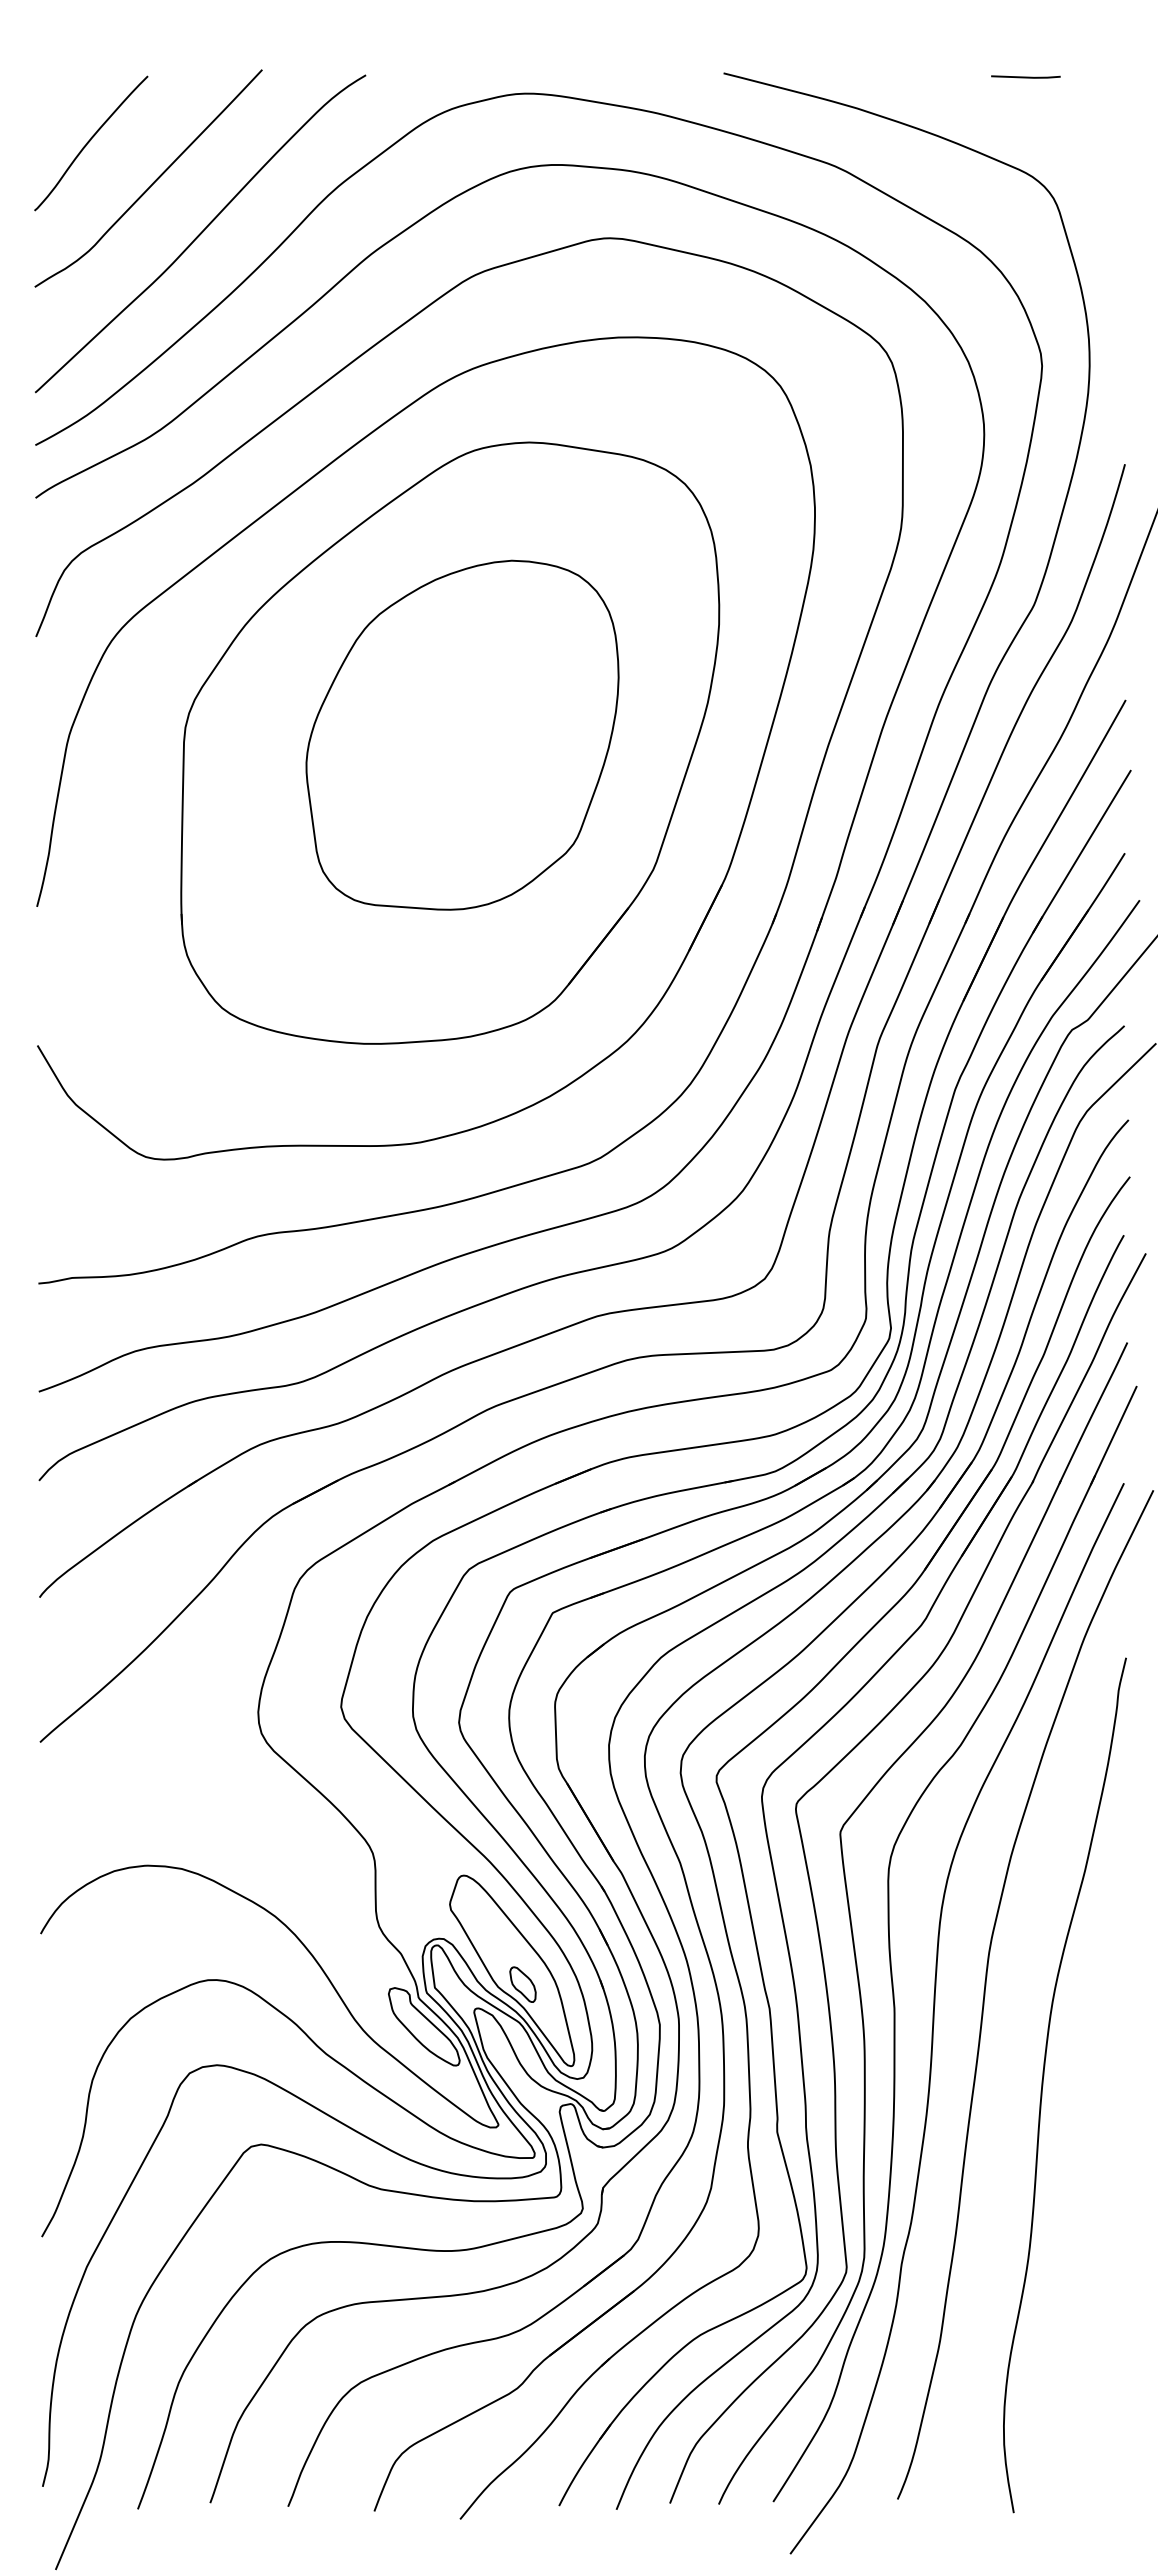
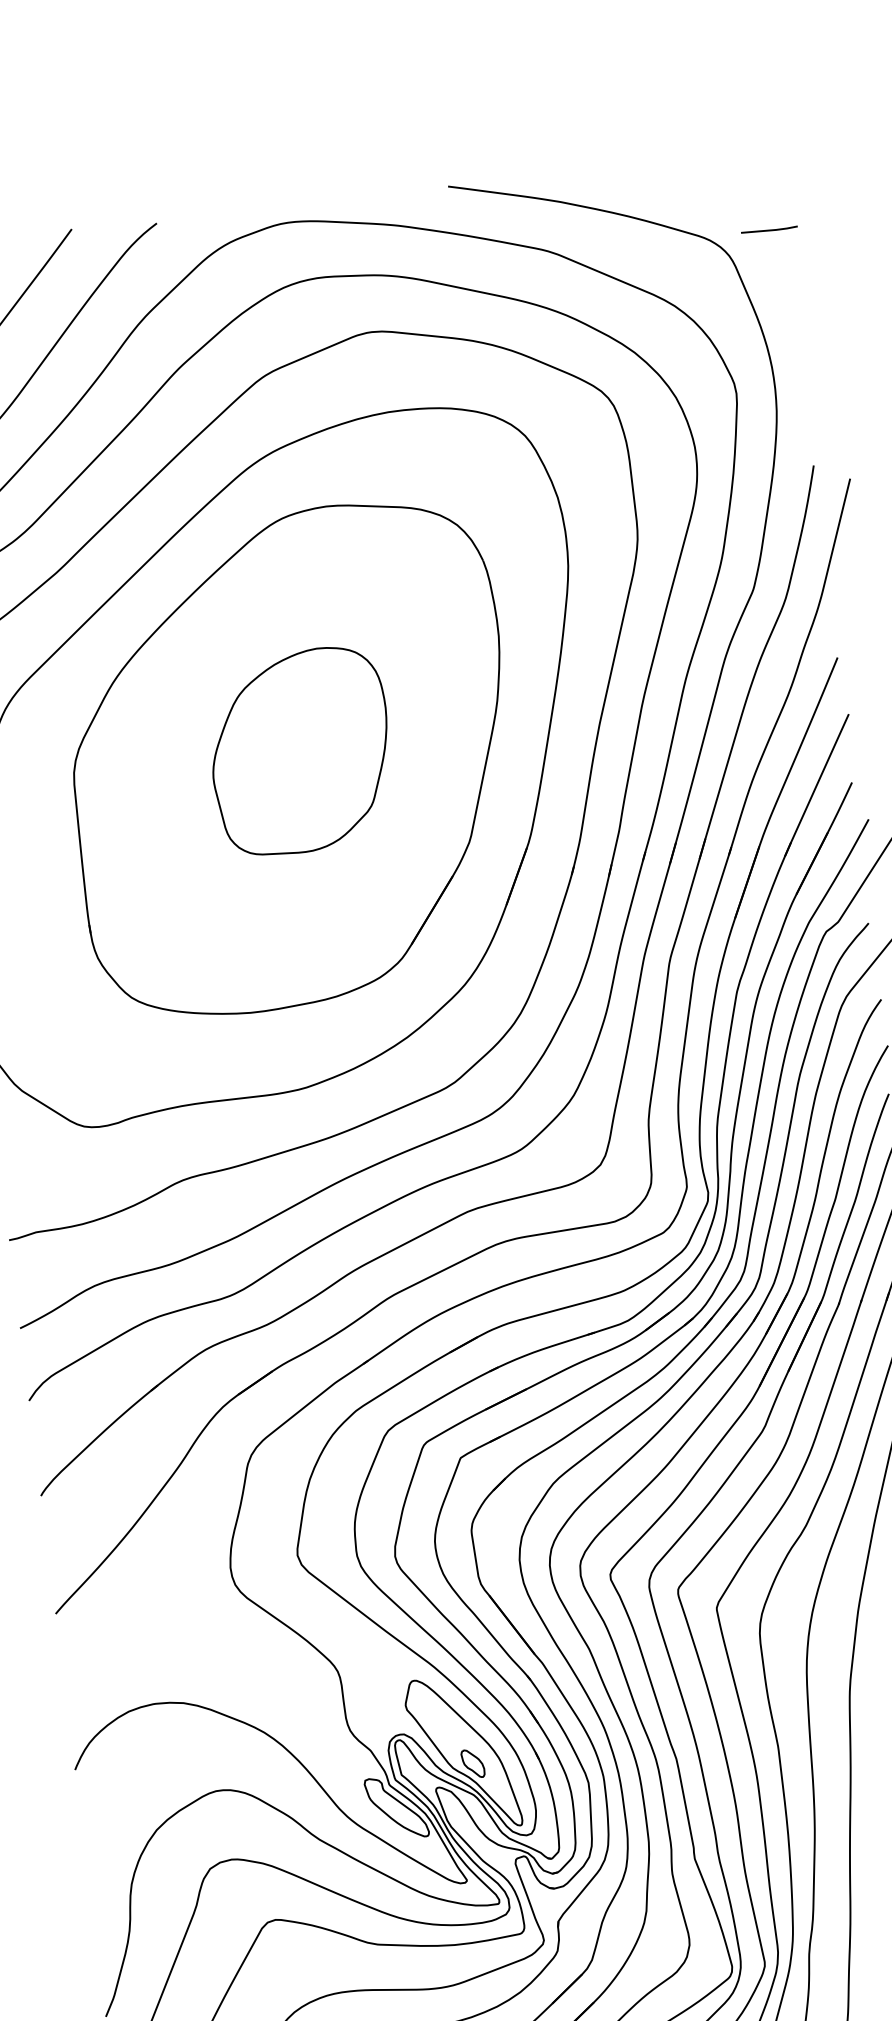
line: (1025, 76) -> (769, 229), moved
part: (462, 734) -> (300, 751), size x0.7

